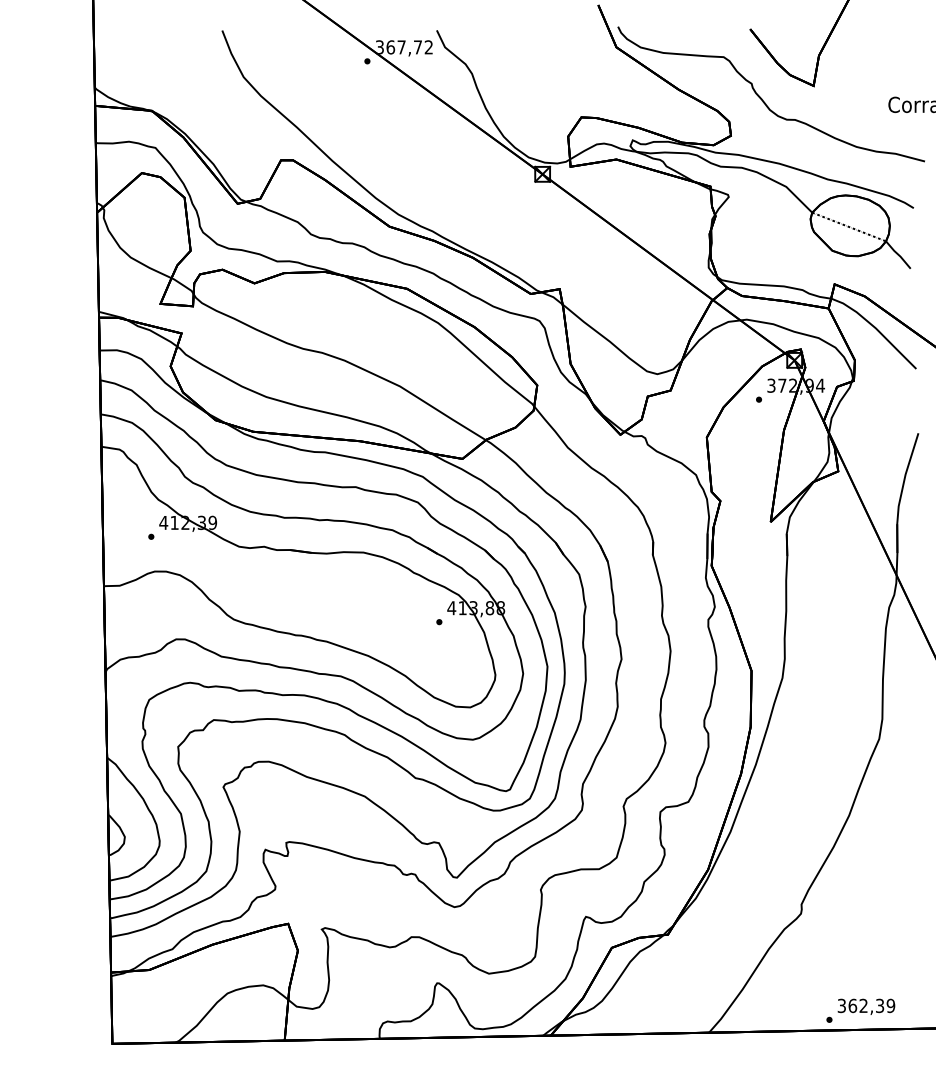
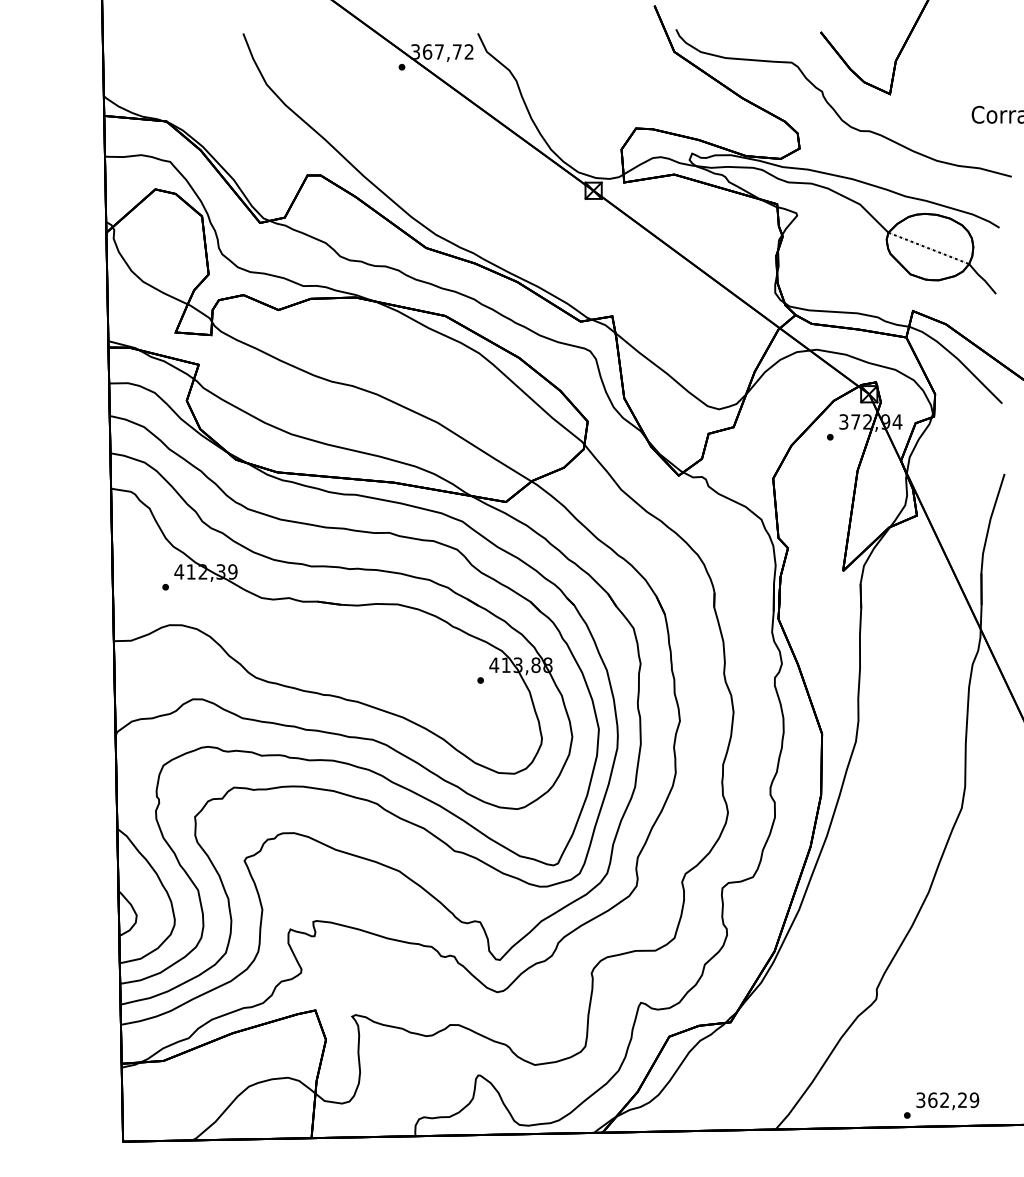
text: (879, 1006) -> (962, 1100), 362,39 -> 362,29

